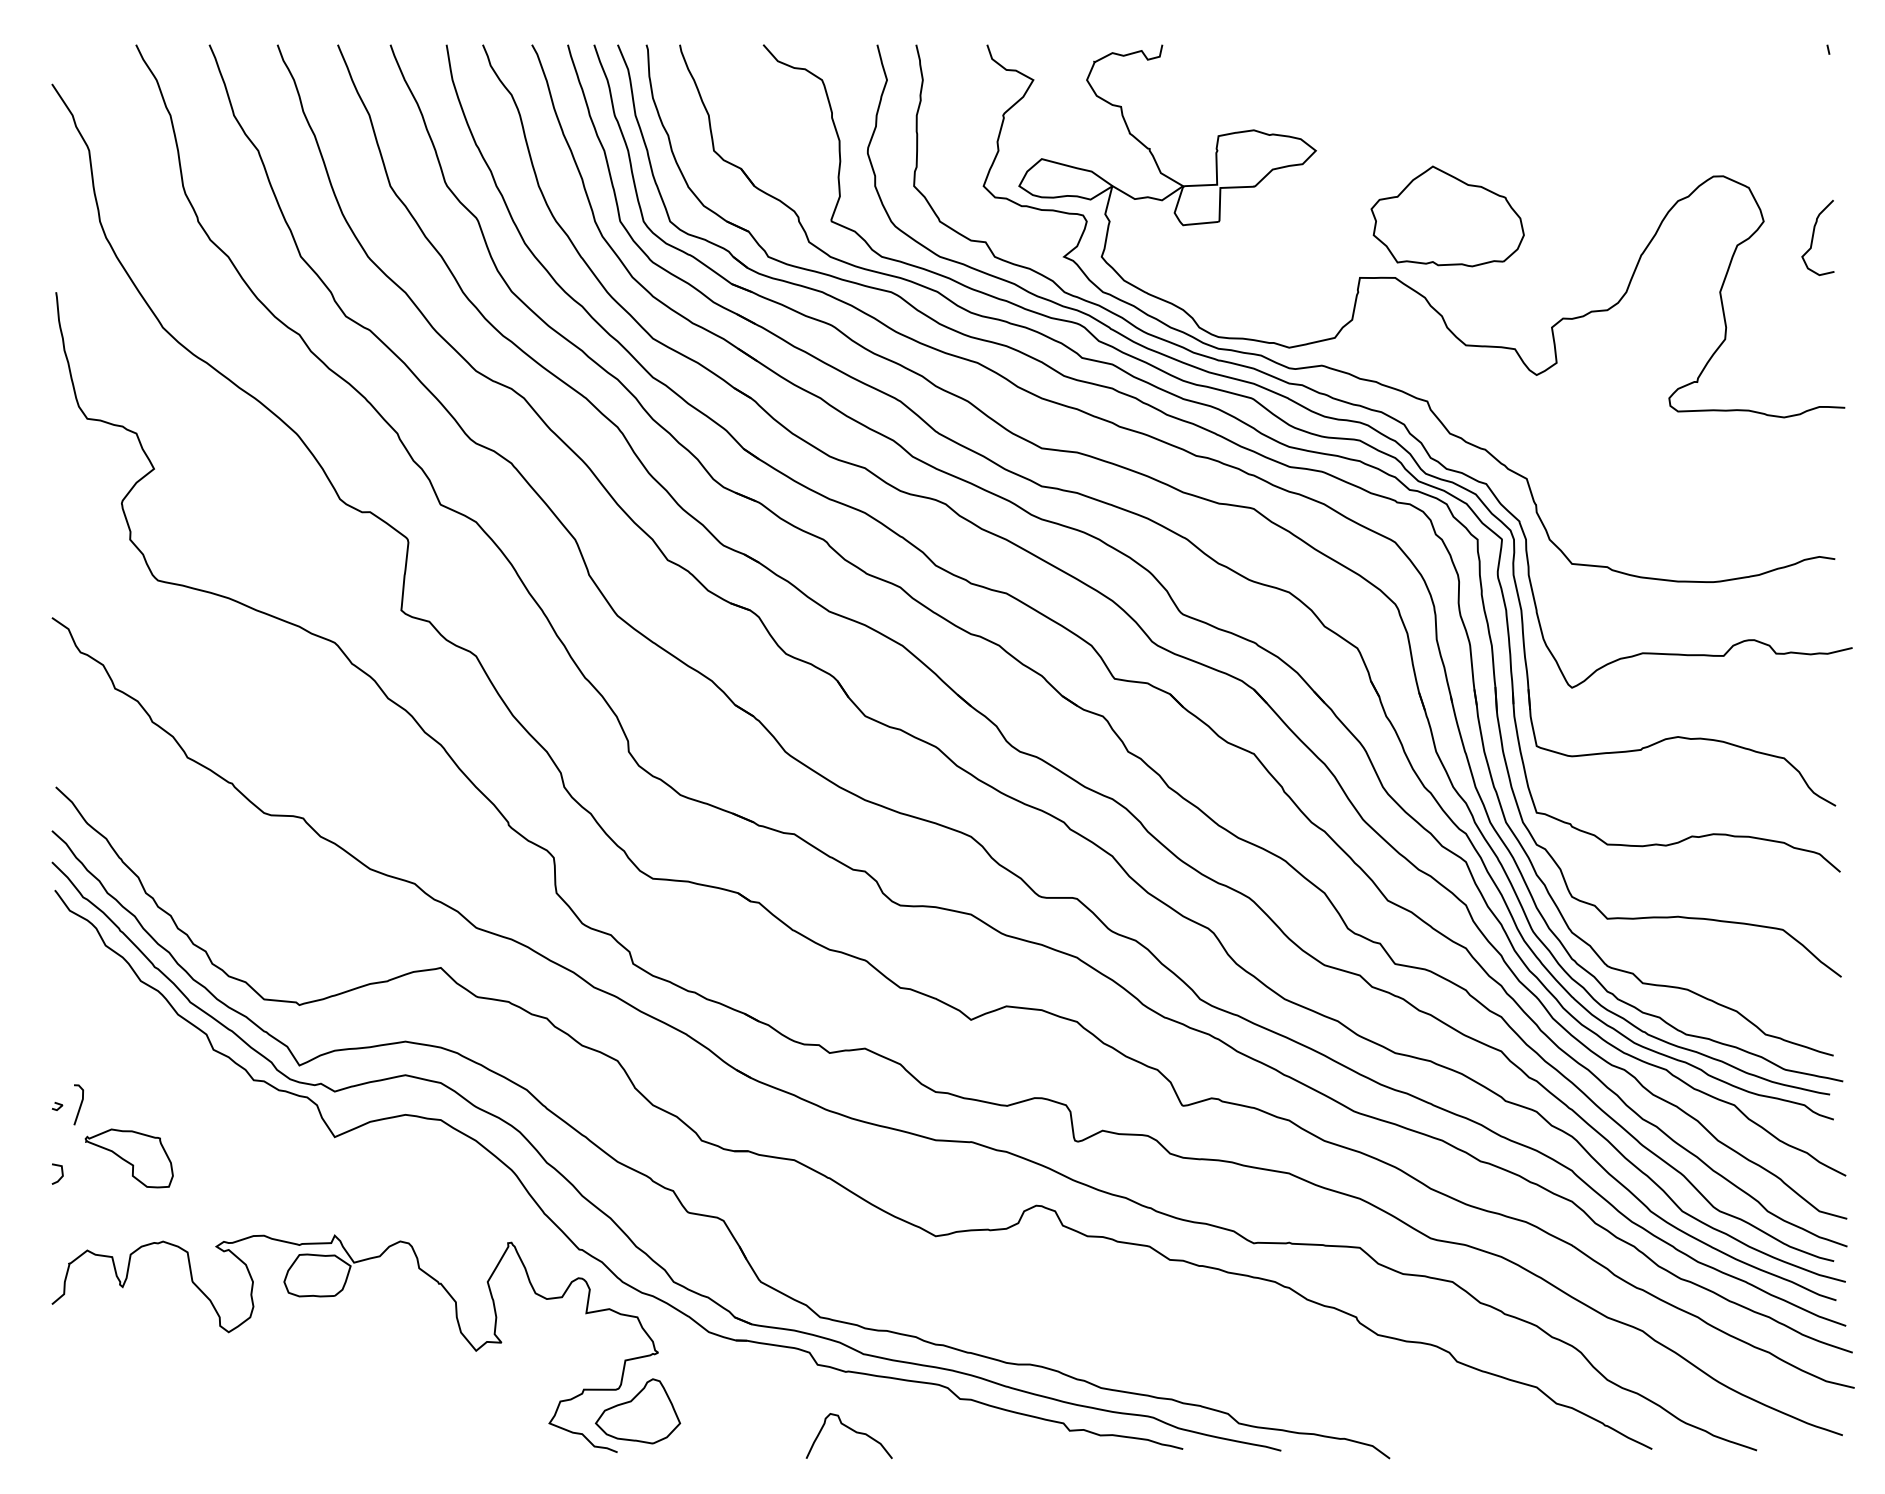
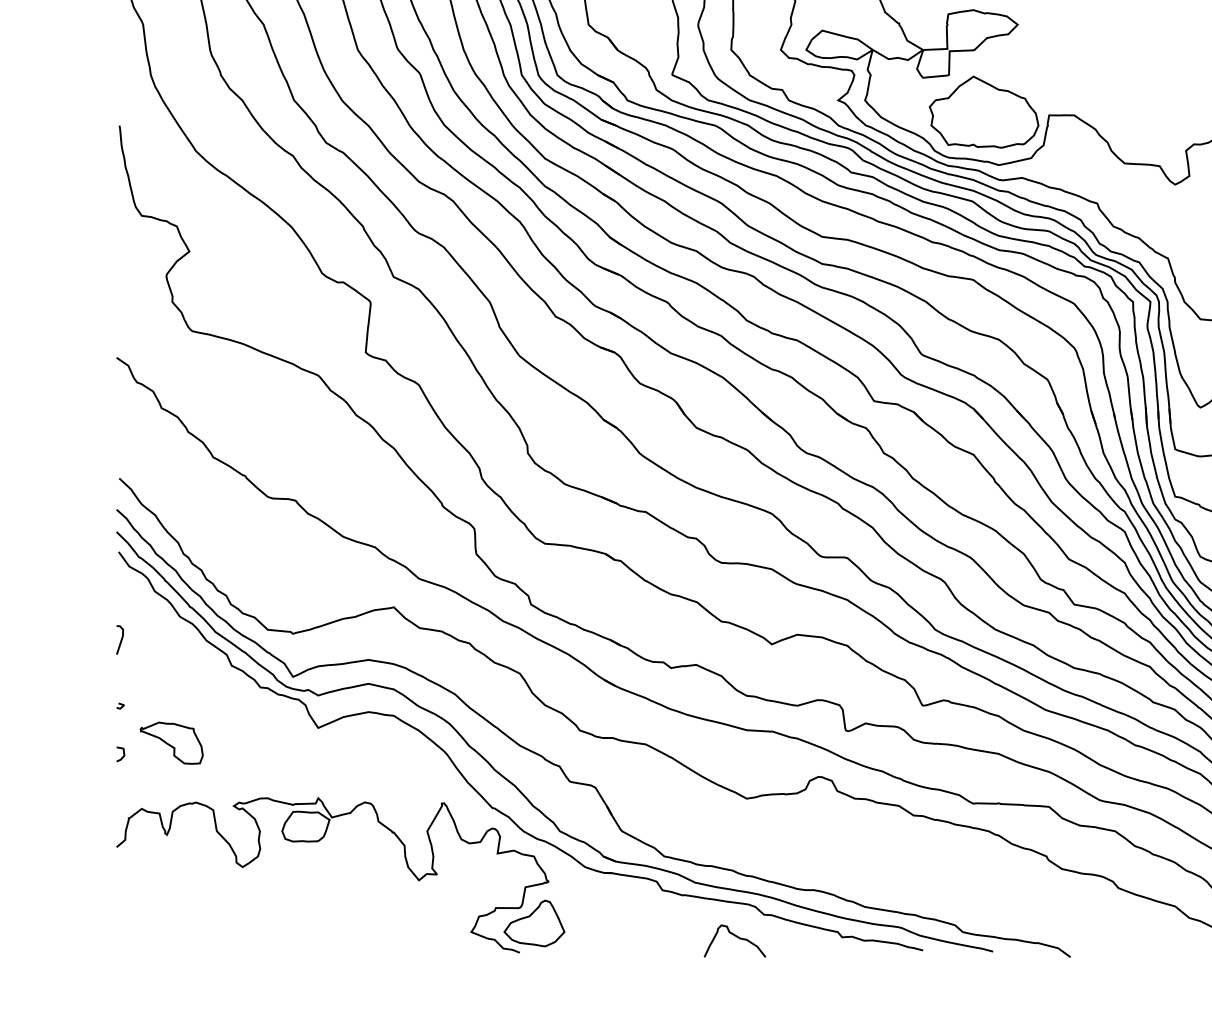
part: (1447, 216) -> (983, 112), moved
line: (79, 1105) -> (120, 640), moved
curve: (851, 1430) -> (736, 937), moved

